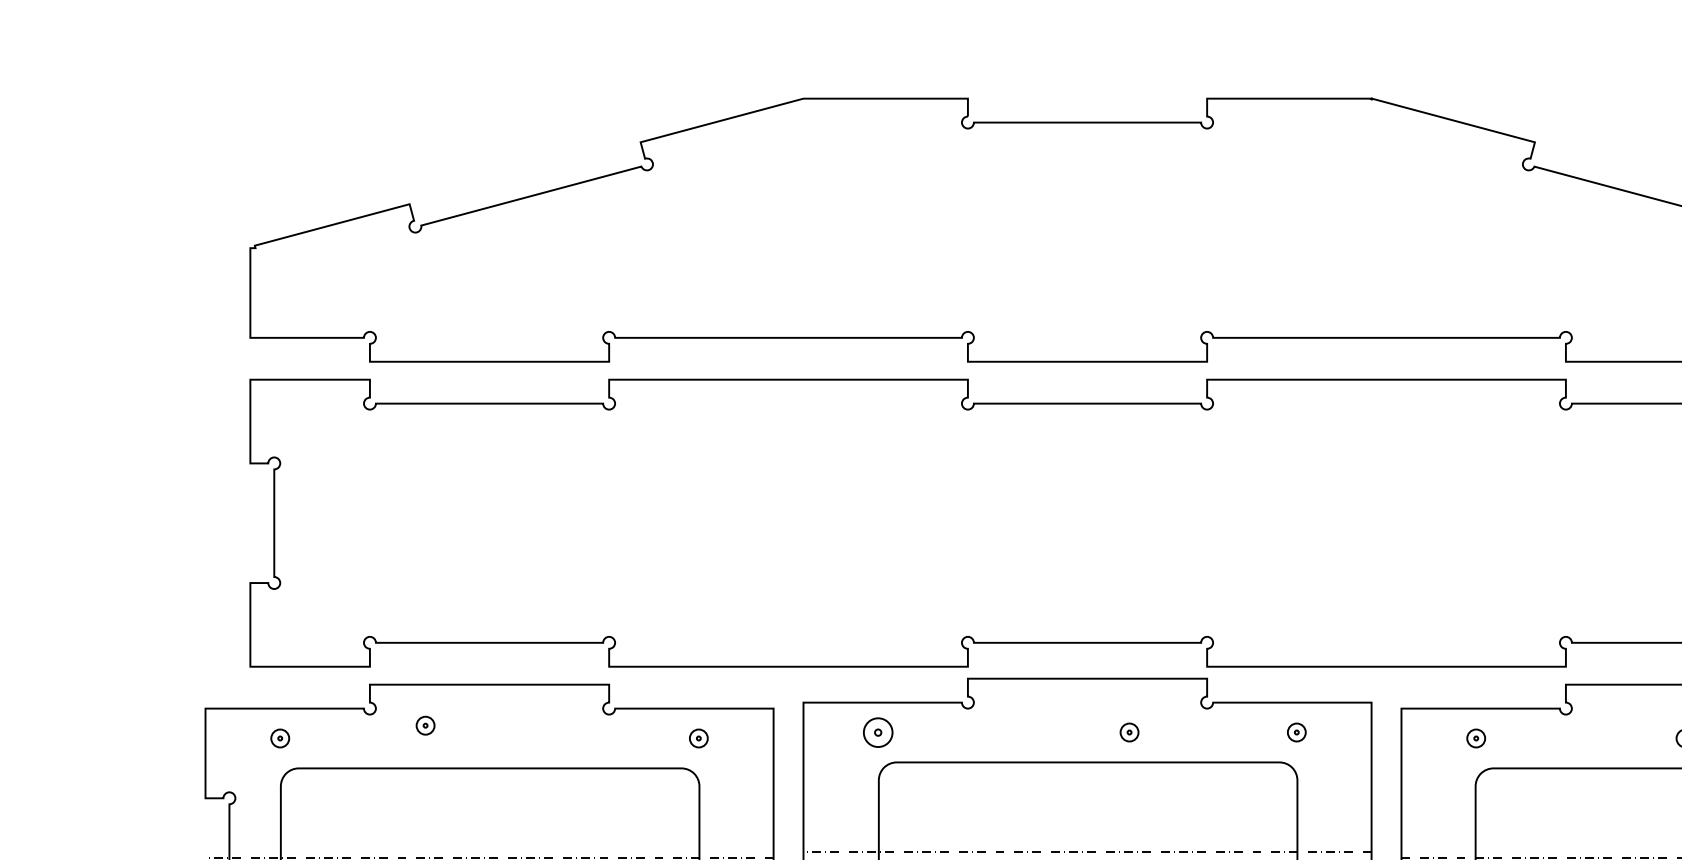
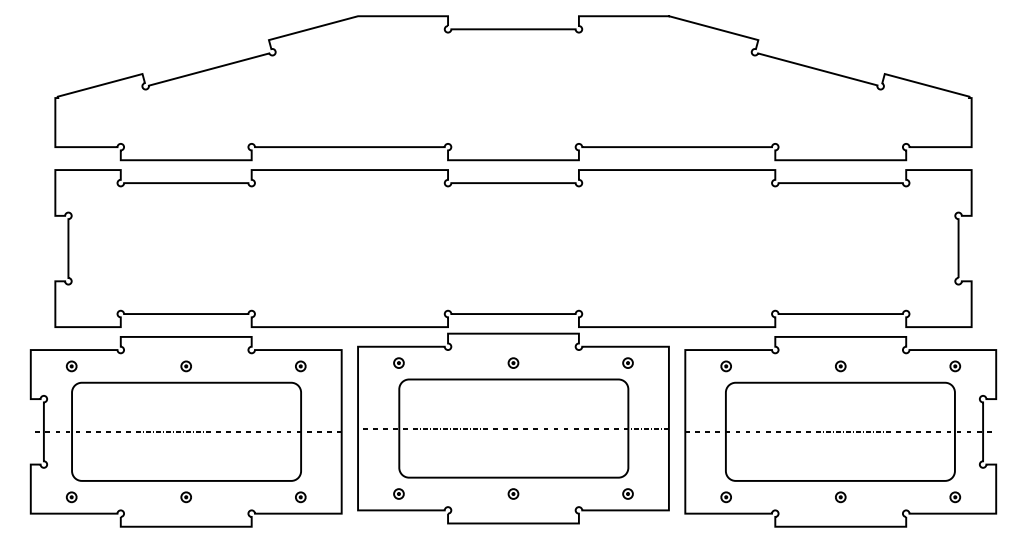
part: (424, 725) -> (185, 366), moved
part: (877, 731) -> (398, 362), size x0.62
part: (1129, 731) -> (513, 362), moved

